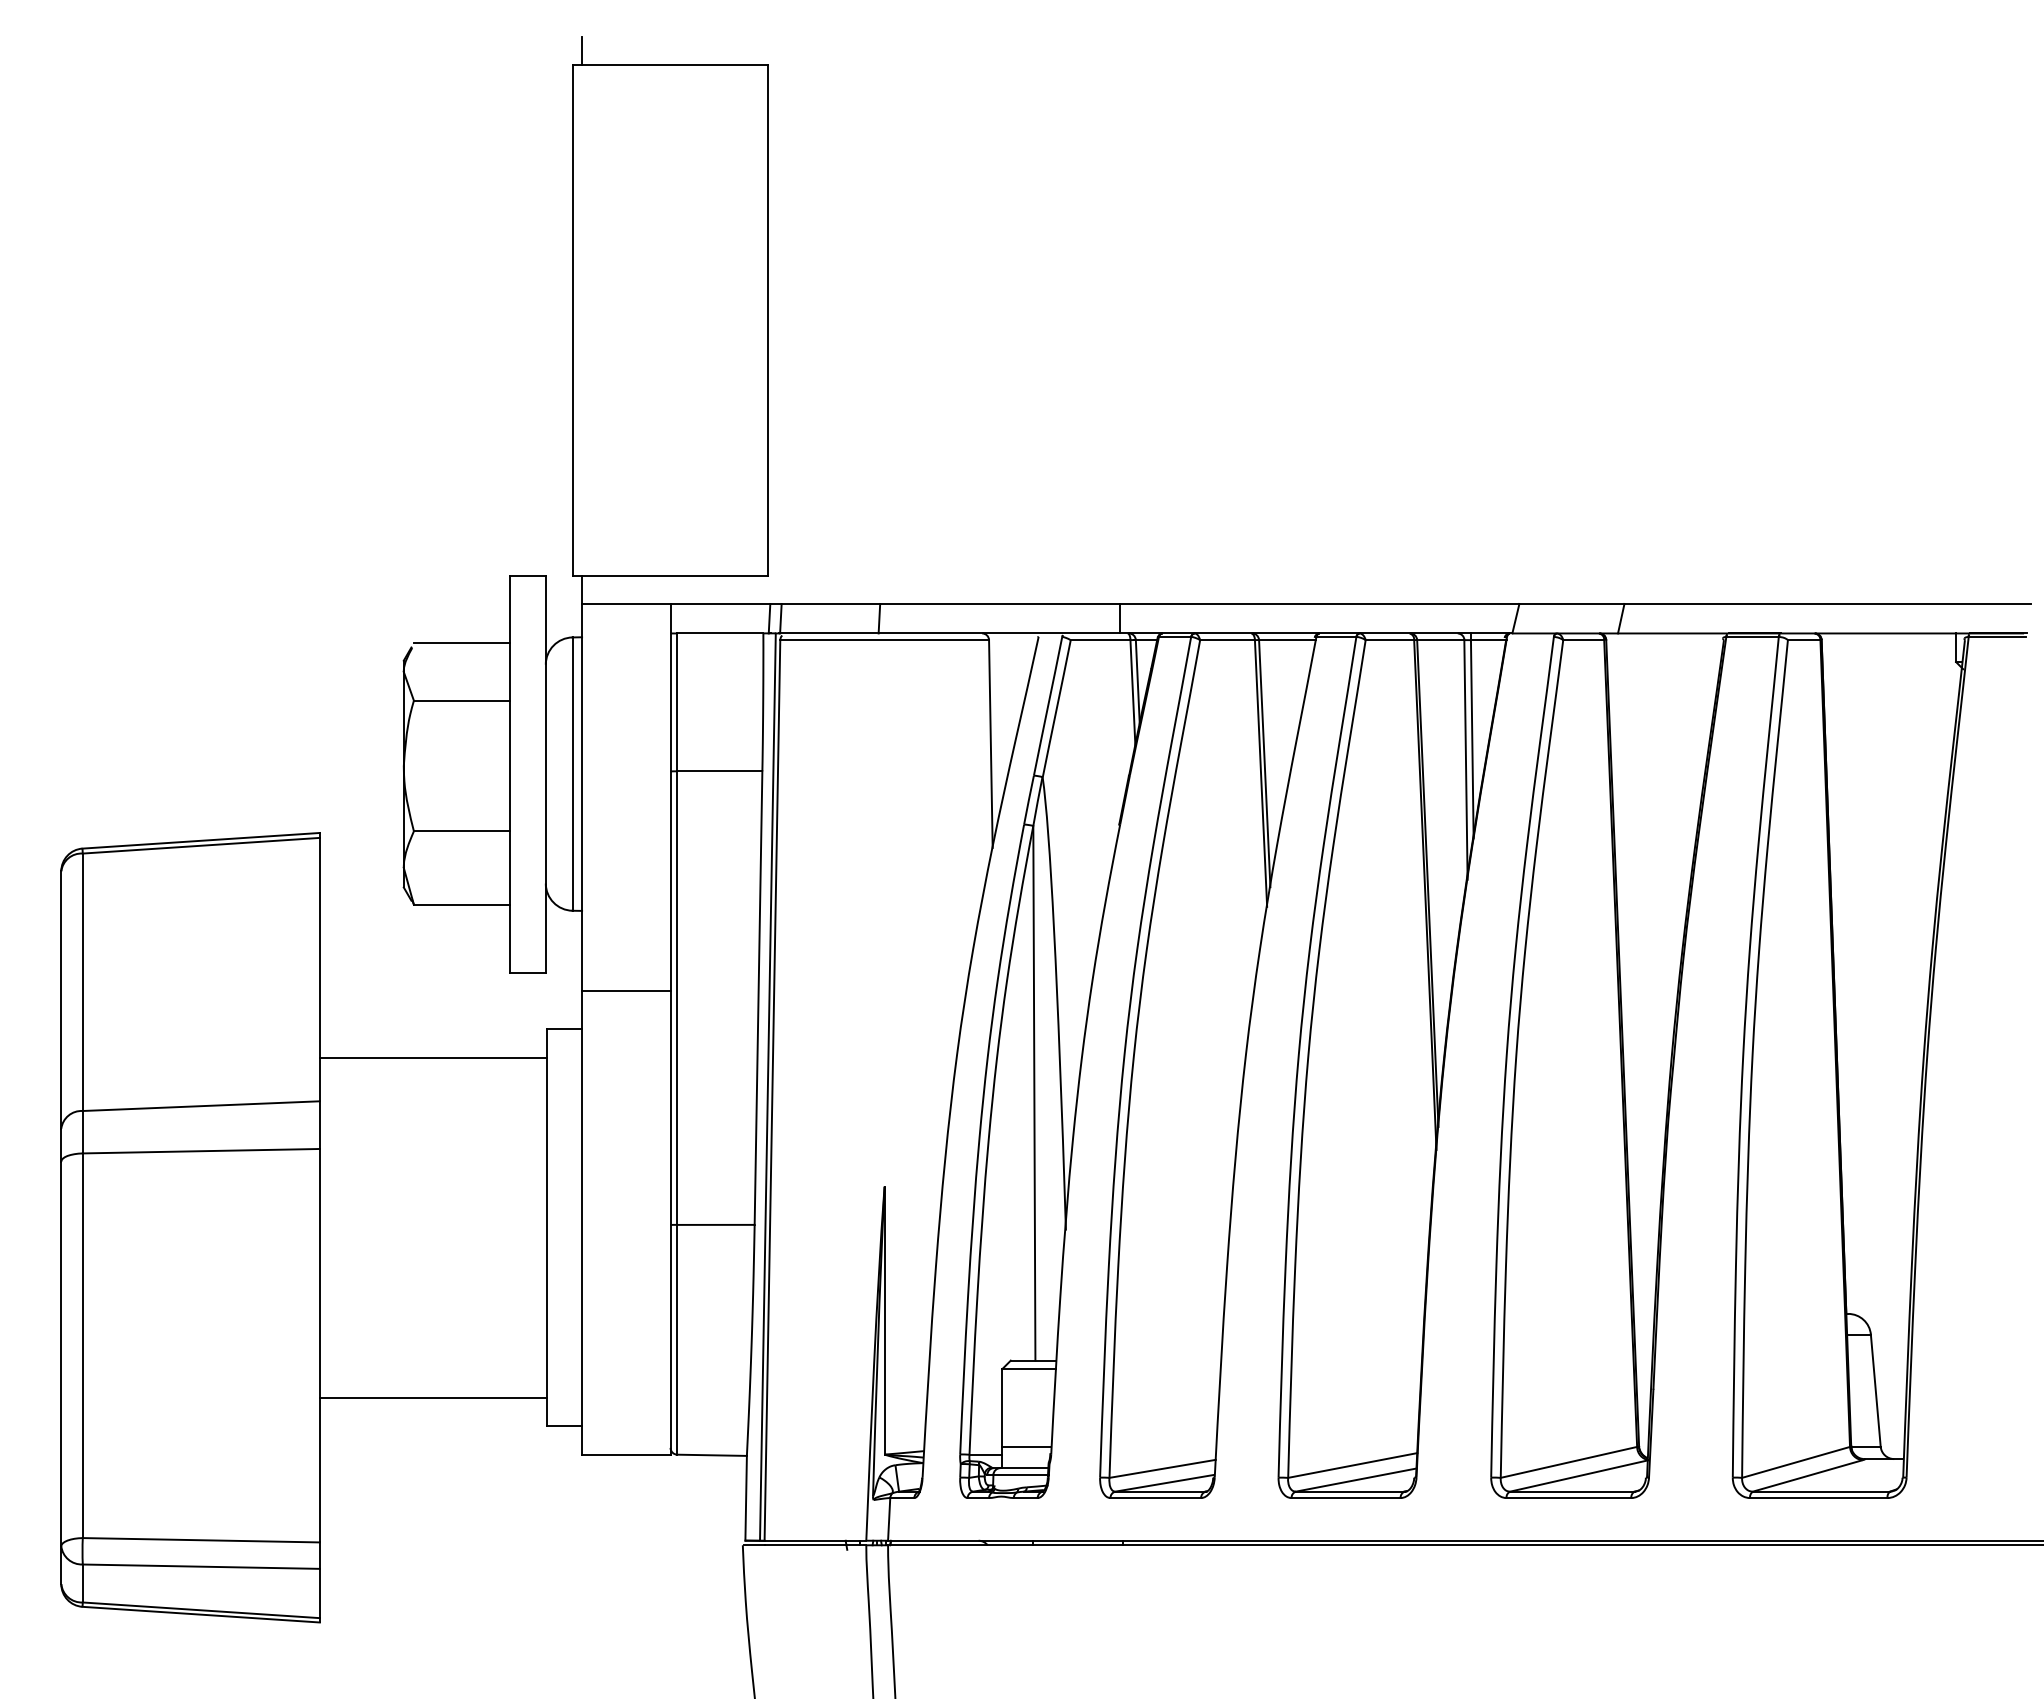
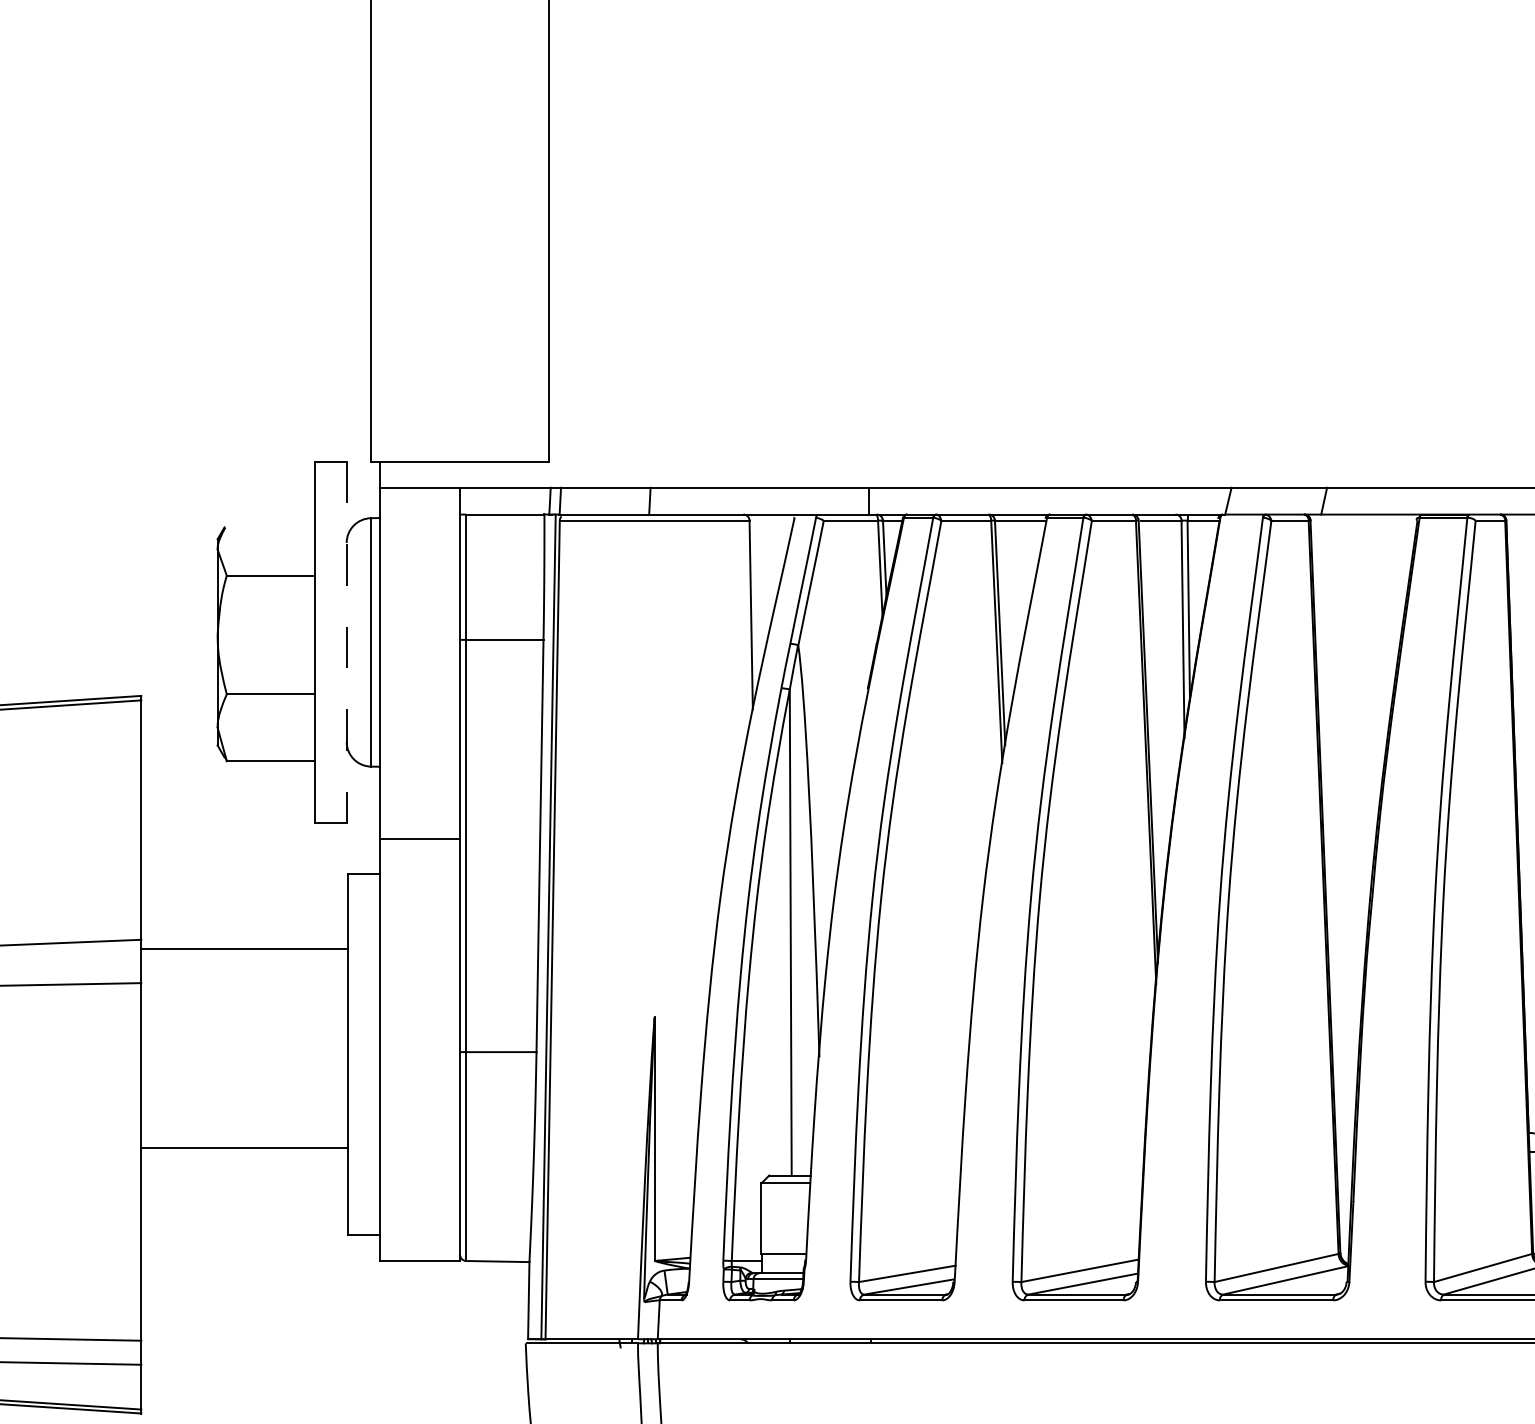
line: (461, 643) -> (270, 523), removed
line: (545, 774) -> (346, 642), solid -> dashed
line: (432, 1057) -> (243, 949), moved
line: (432, 1397) -> (243, 1148), moved

